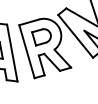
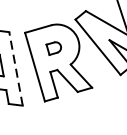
part: (41, 37) -> (53, 48), size x0.6
line: (12, 53) -> (16, 69), solid -> dashed

